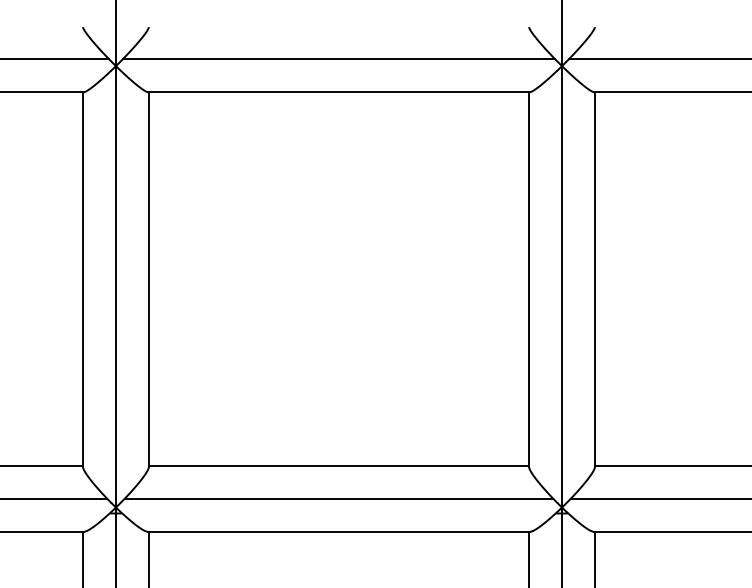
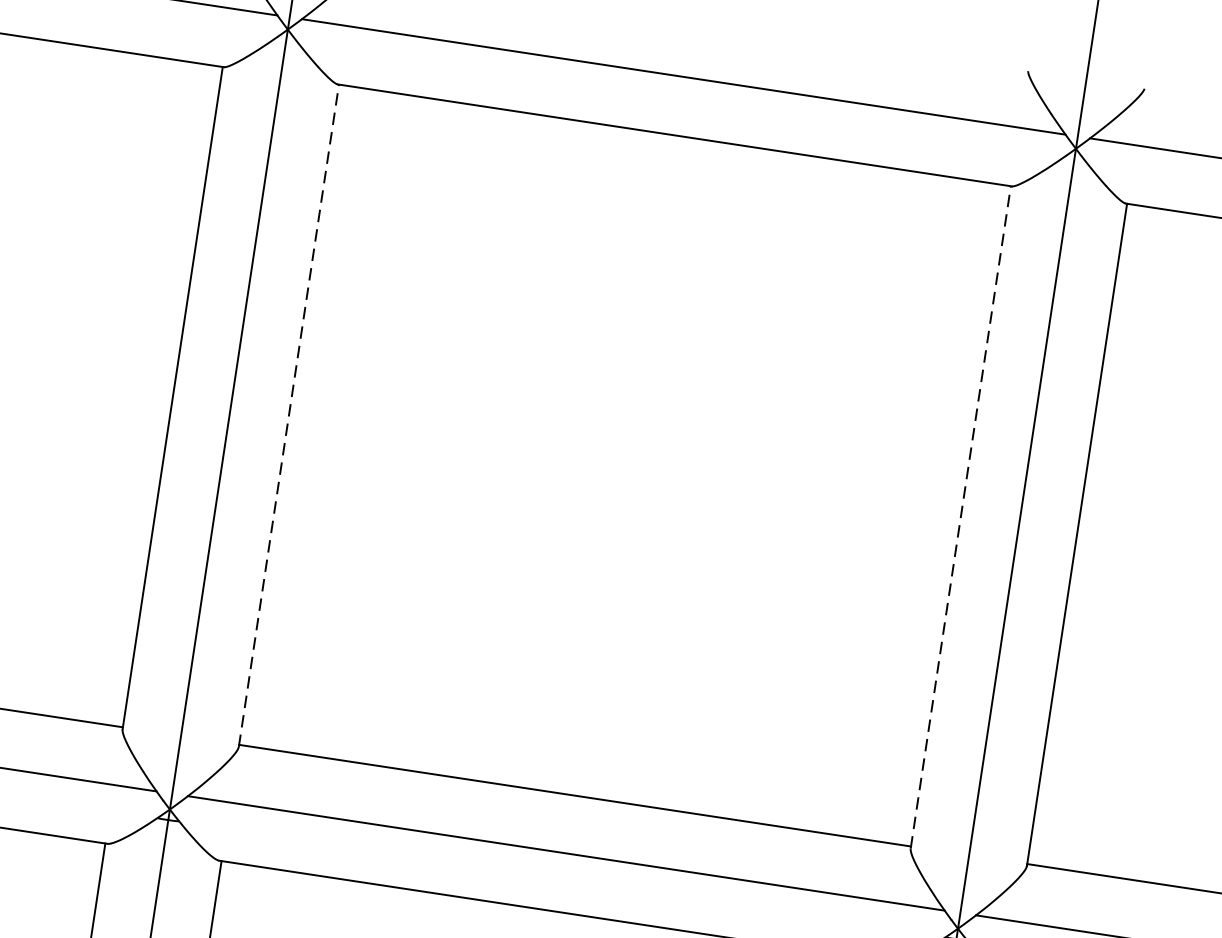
line: (148, 279) -> (288, 415), solid -> dashed
line: (529, 279) -> (961, 517), solid -> dashed

